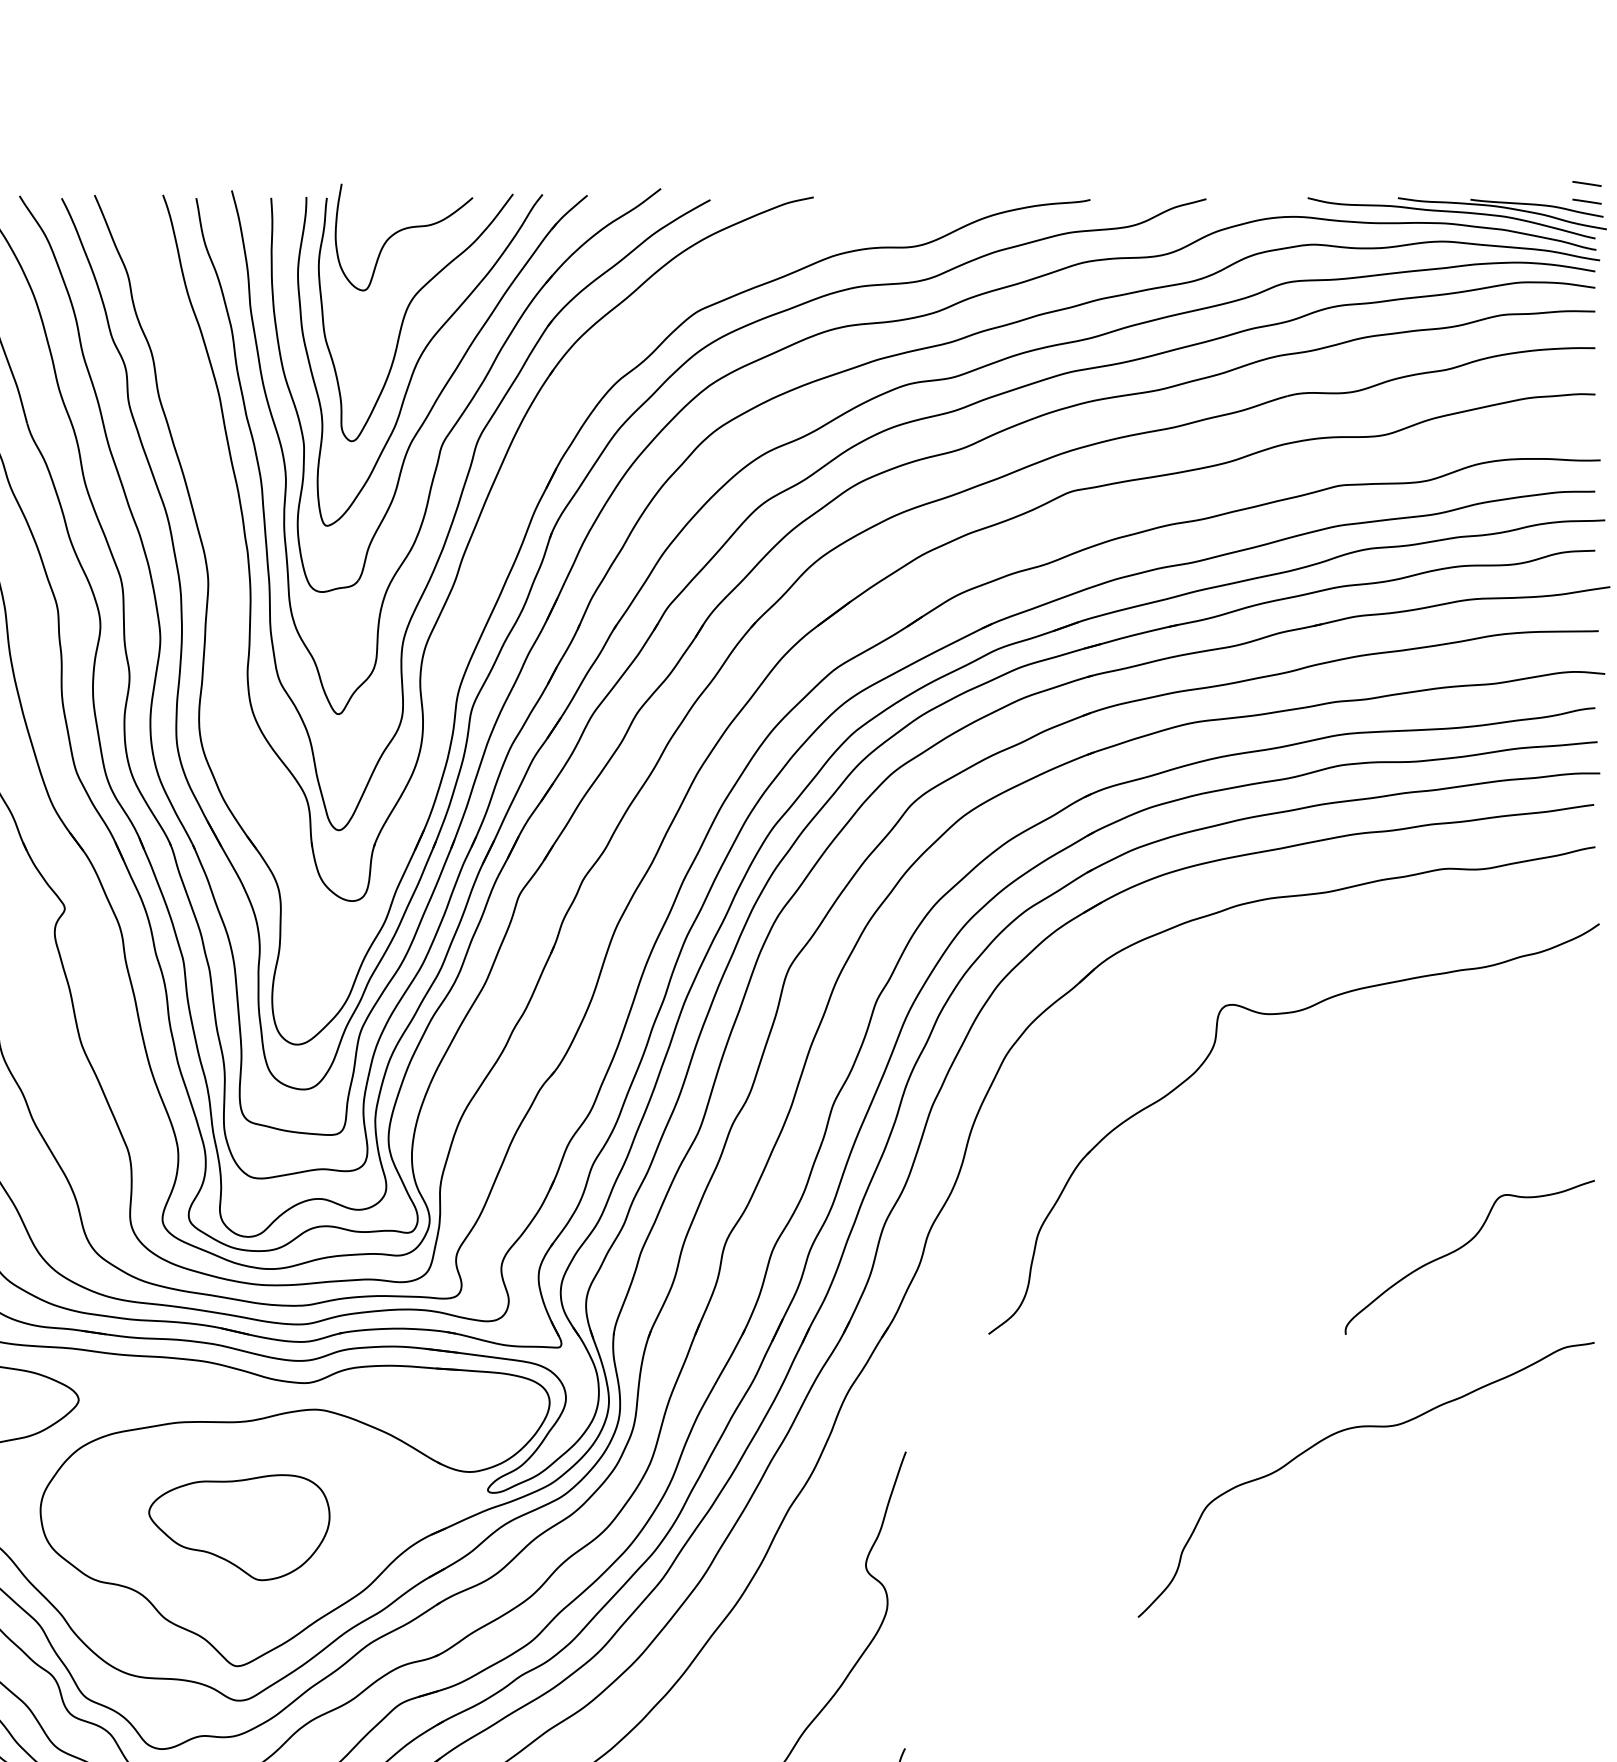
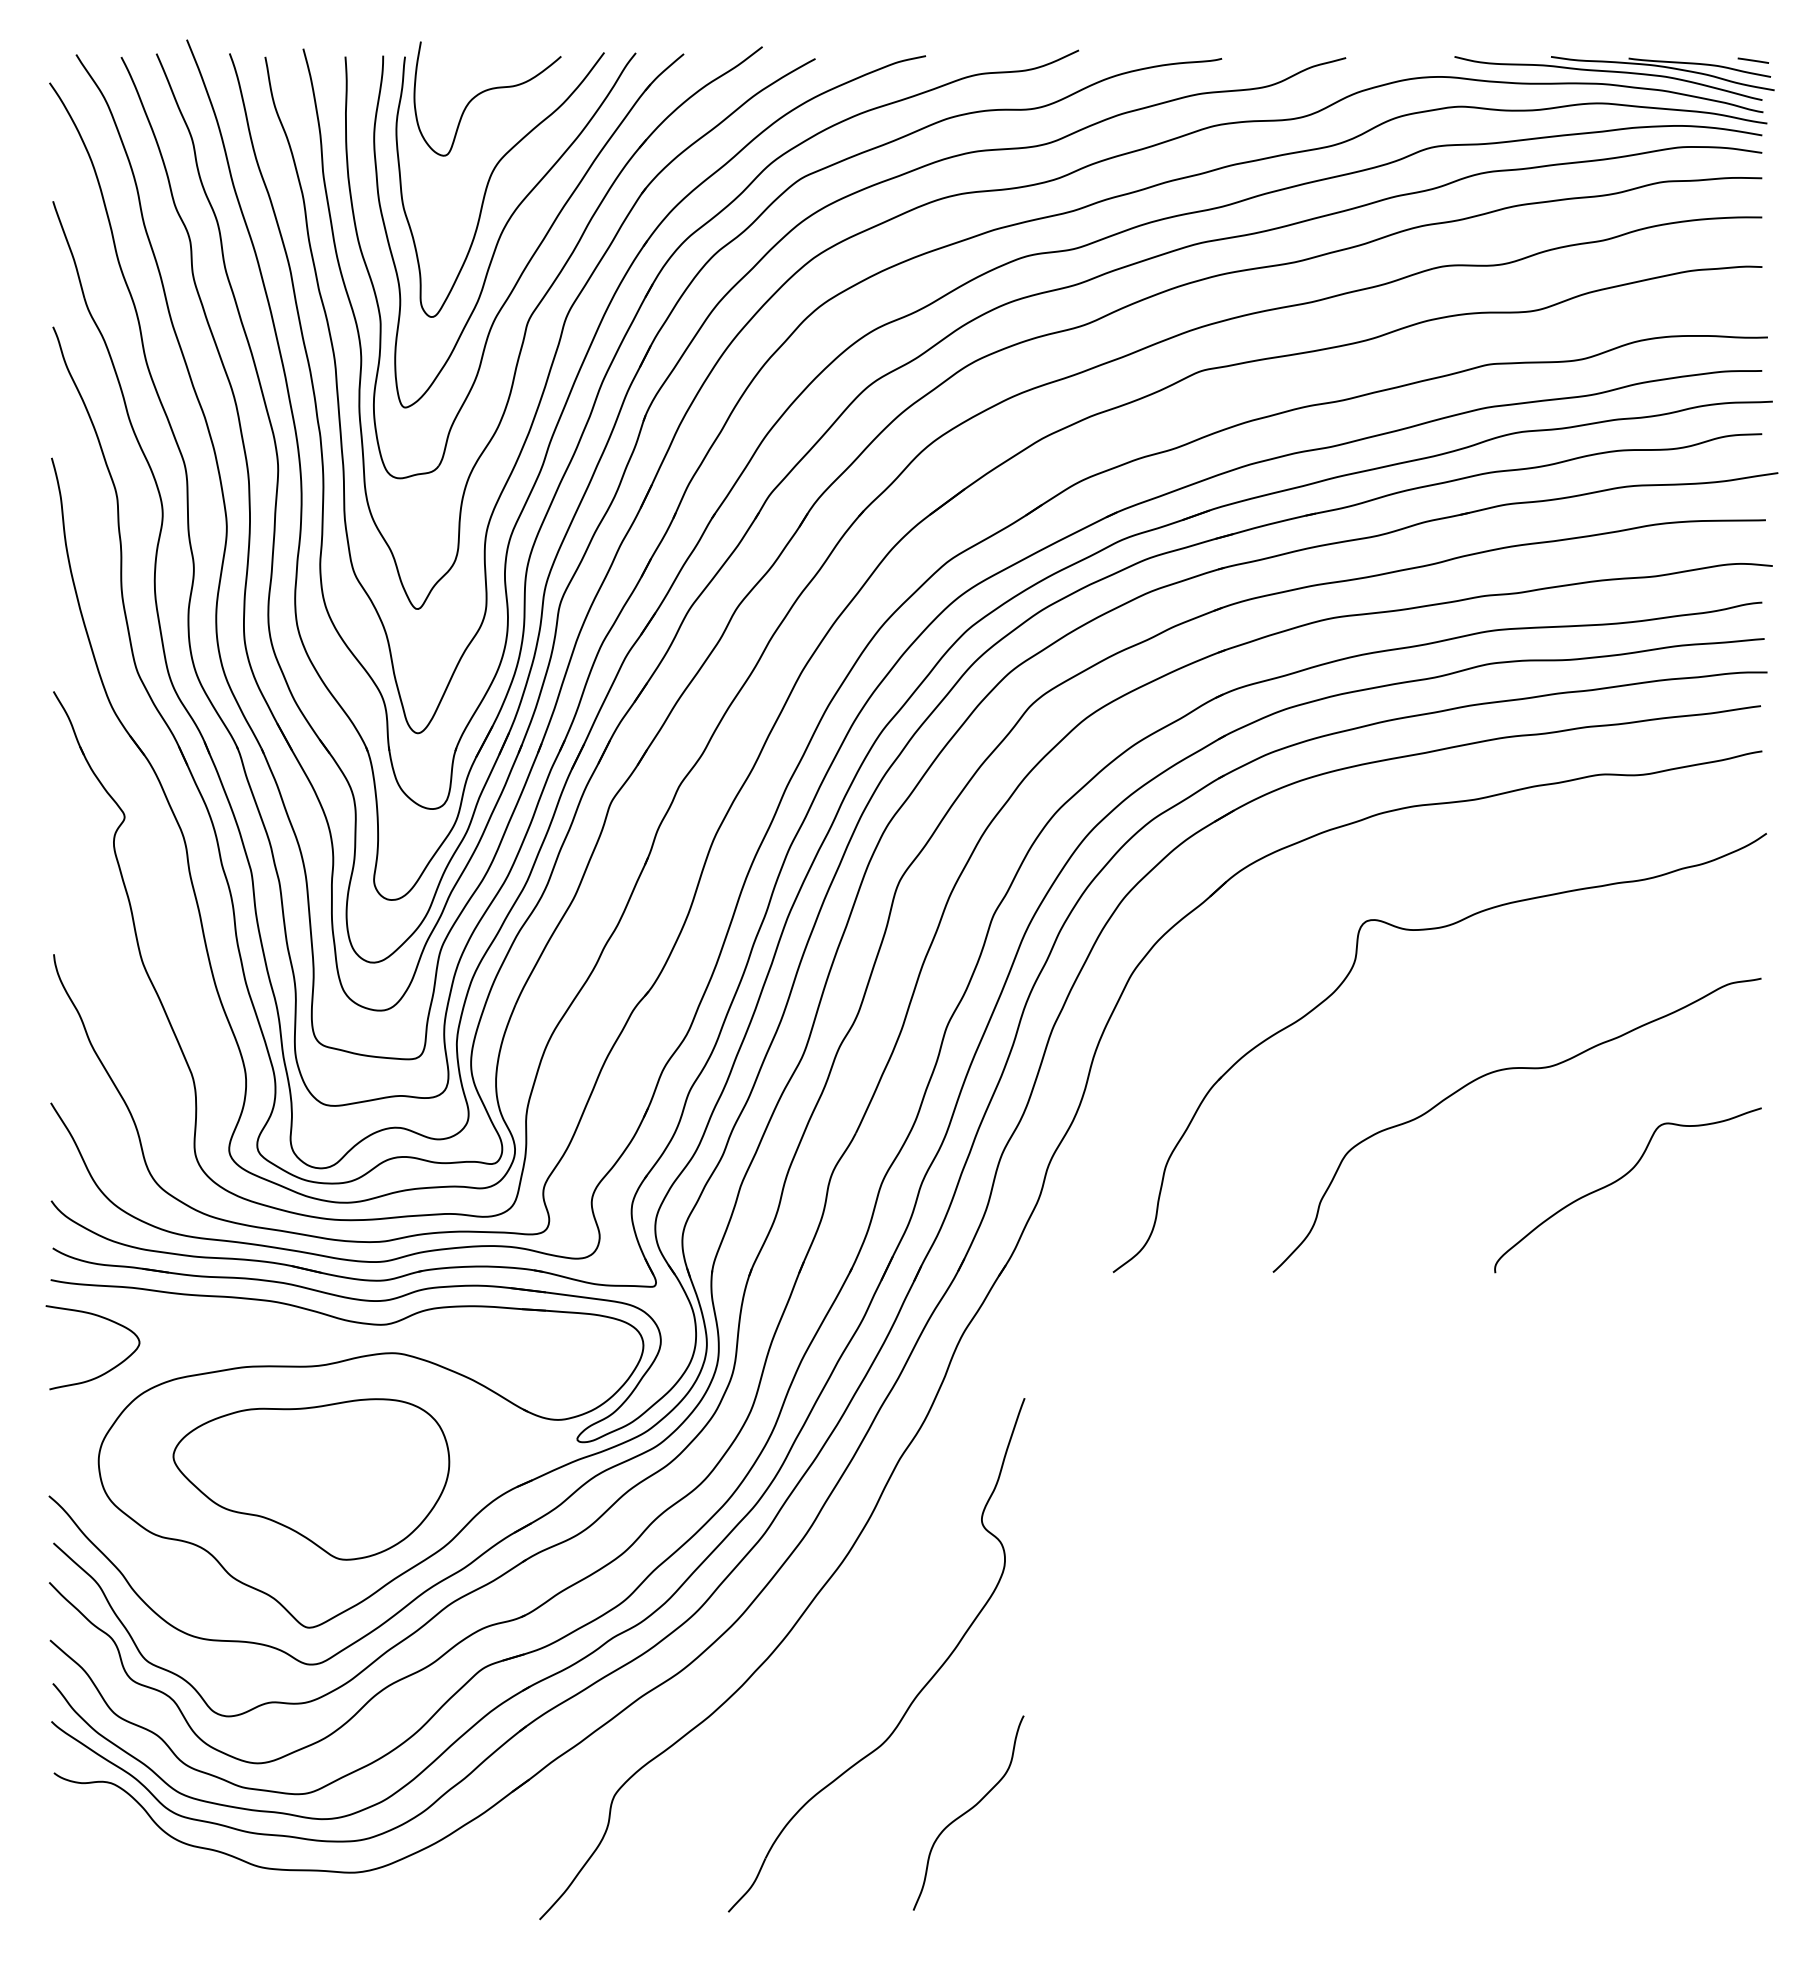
line: (1586, 183) -> (1752, 41), removed
part: (488, 565) -> (577, 449), added
curve: (1363, 1427) -> (1514, 1069), moved
part: (239, 1527) -> (311, 1479), size x1.43

